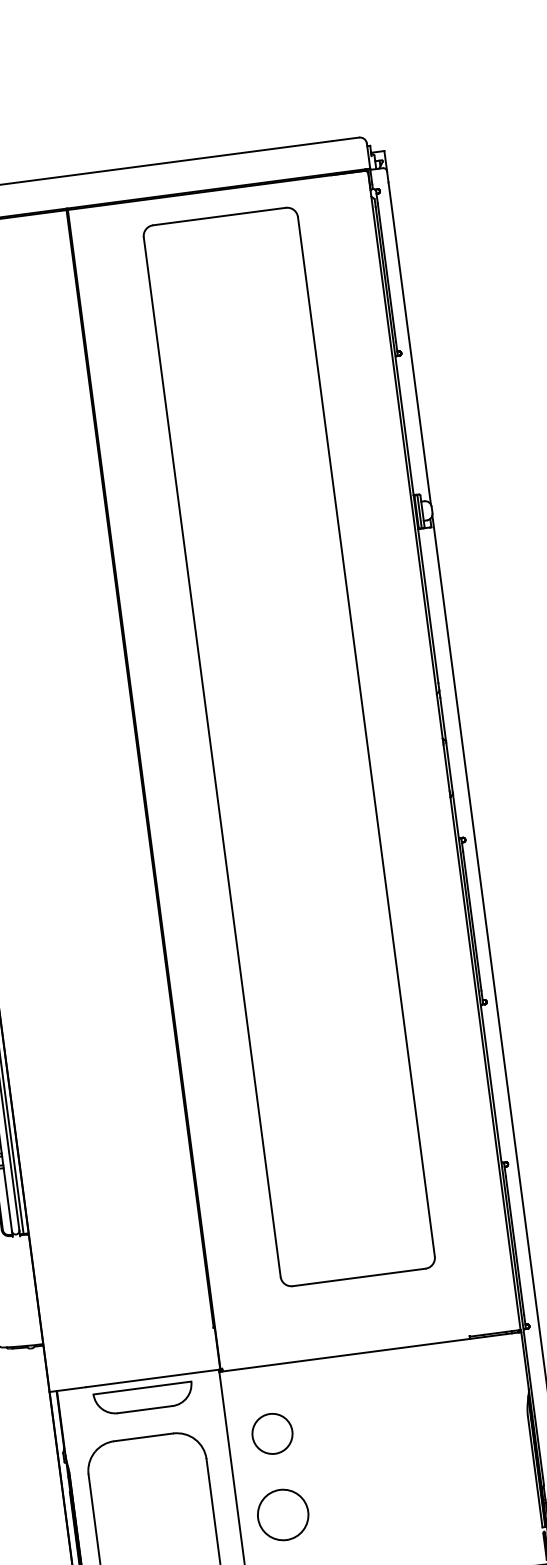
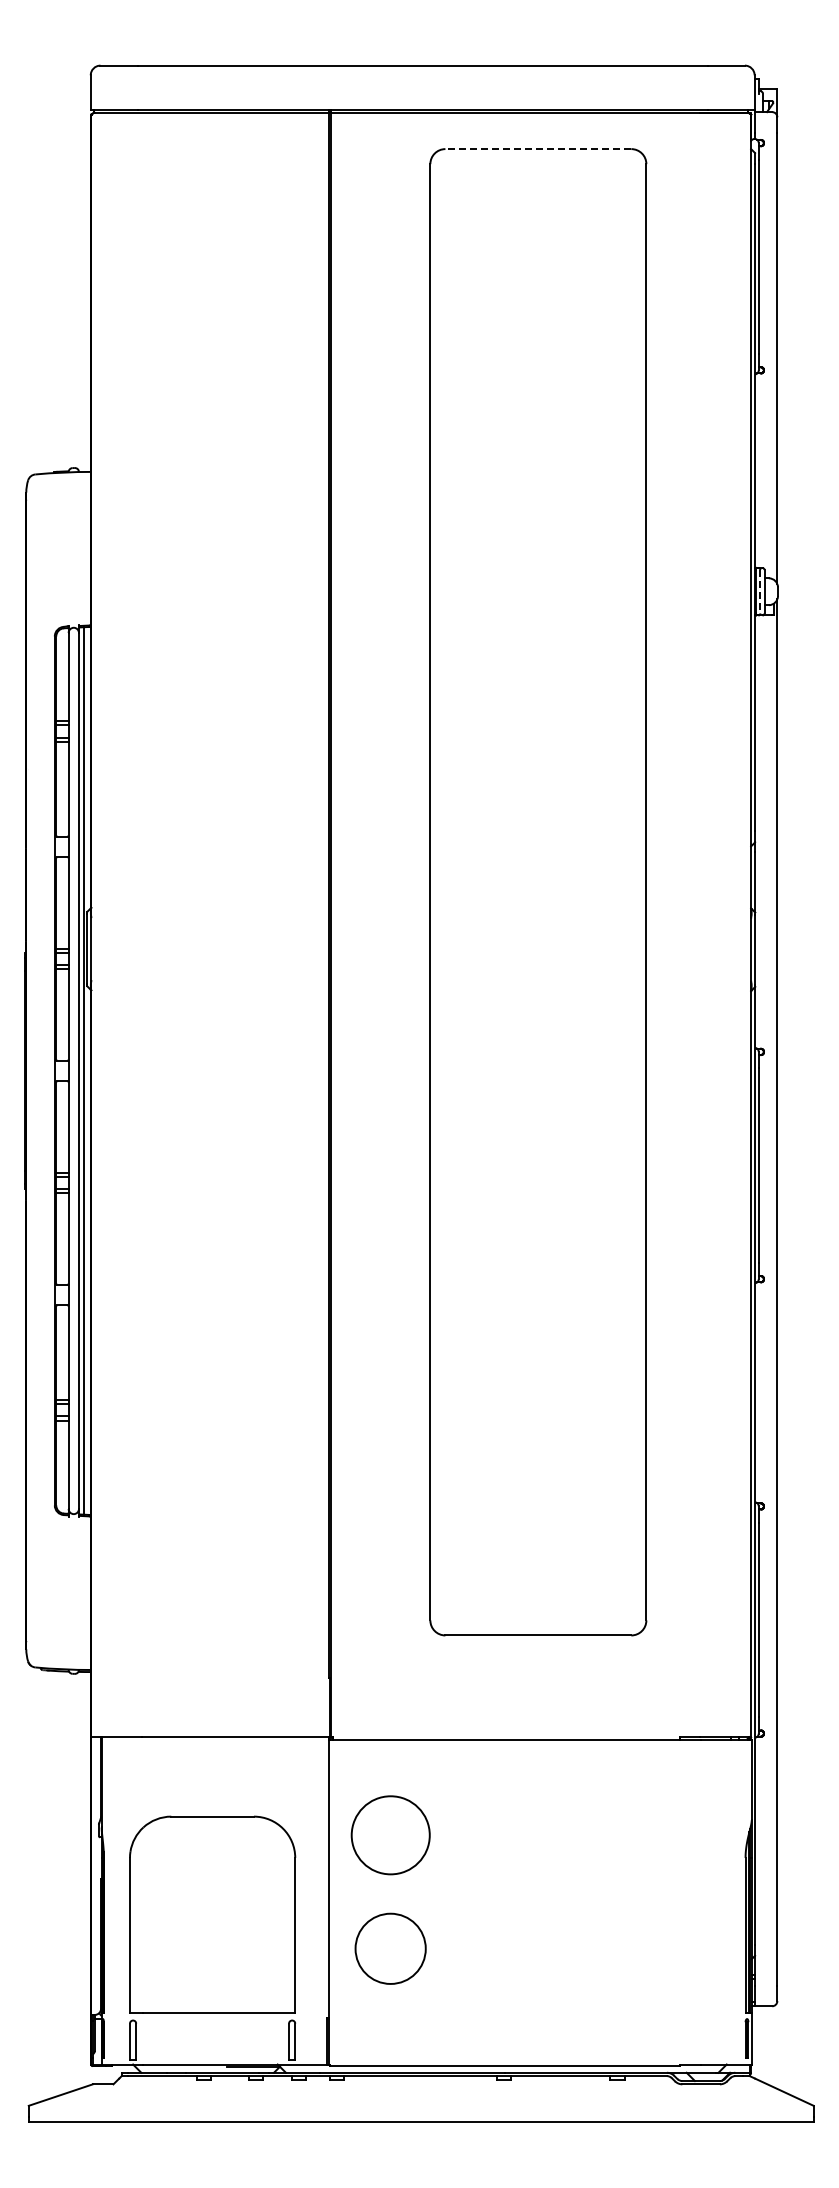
line: (219, 216) -> (538, 149), solid -> dashed
line: (419, 511) -> (760, 591), solid -> dashed
part: (143, 1398) -> (219, 1763), removed
circle: (272, 1433) -> (390, 1834), size x1.4

